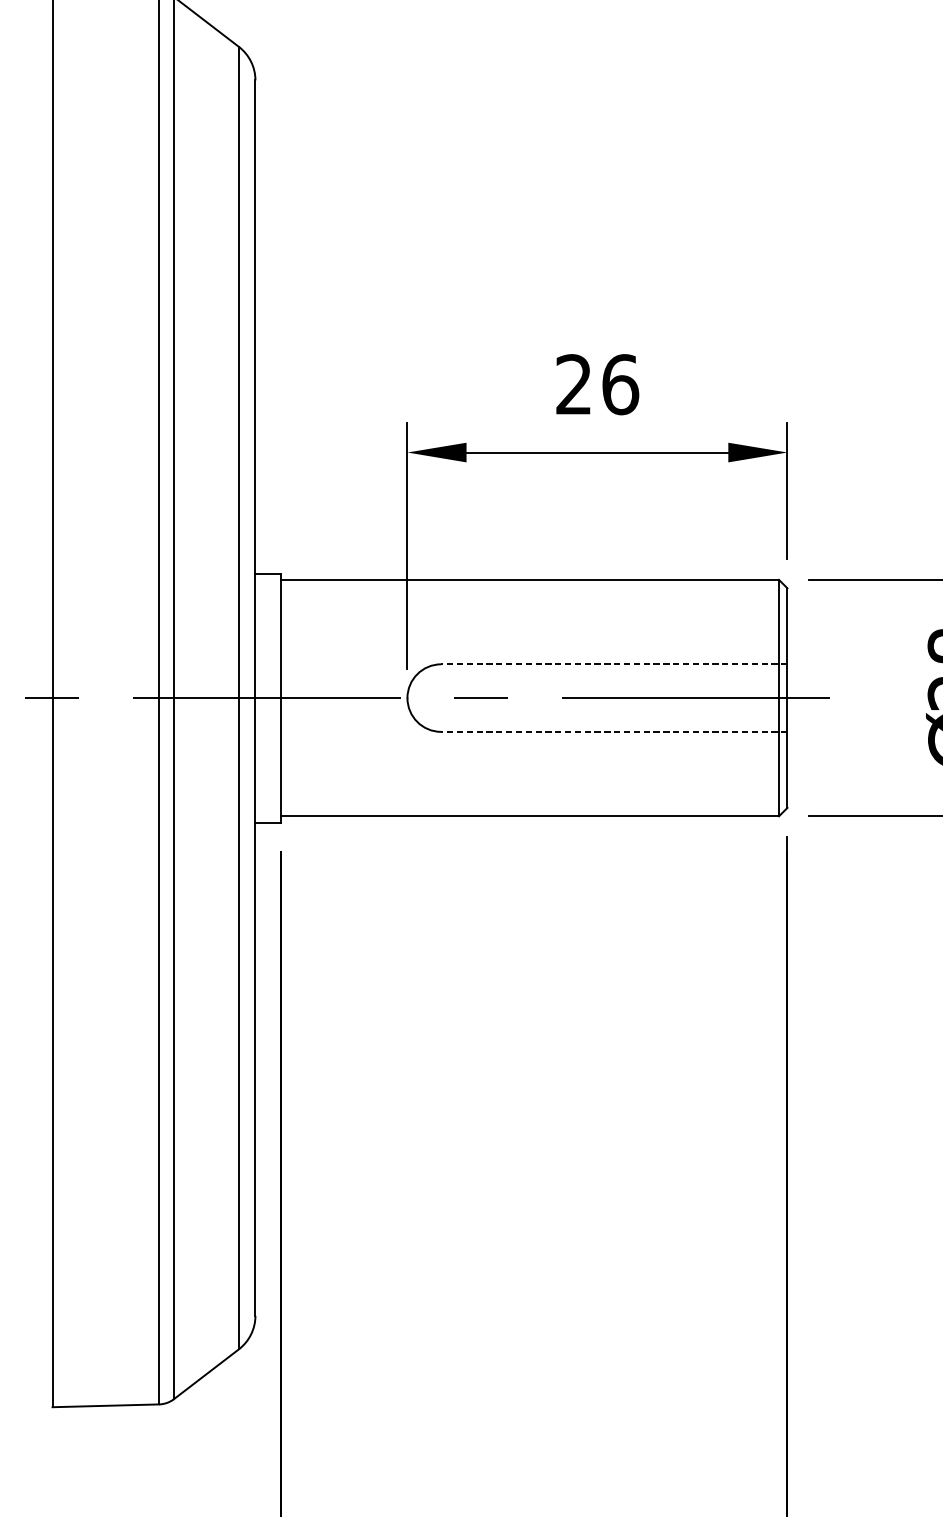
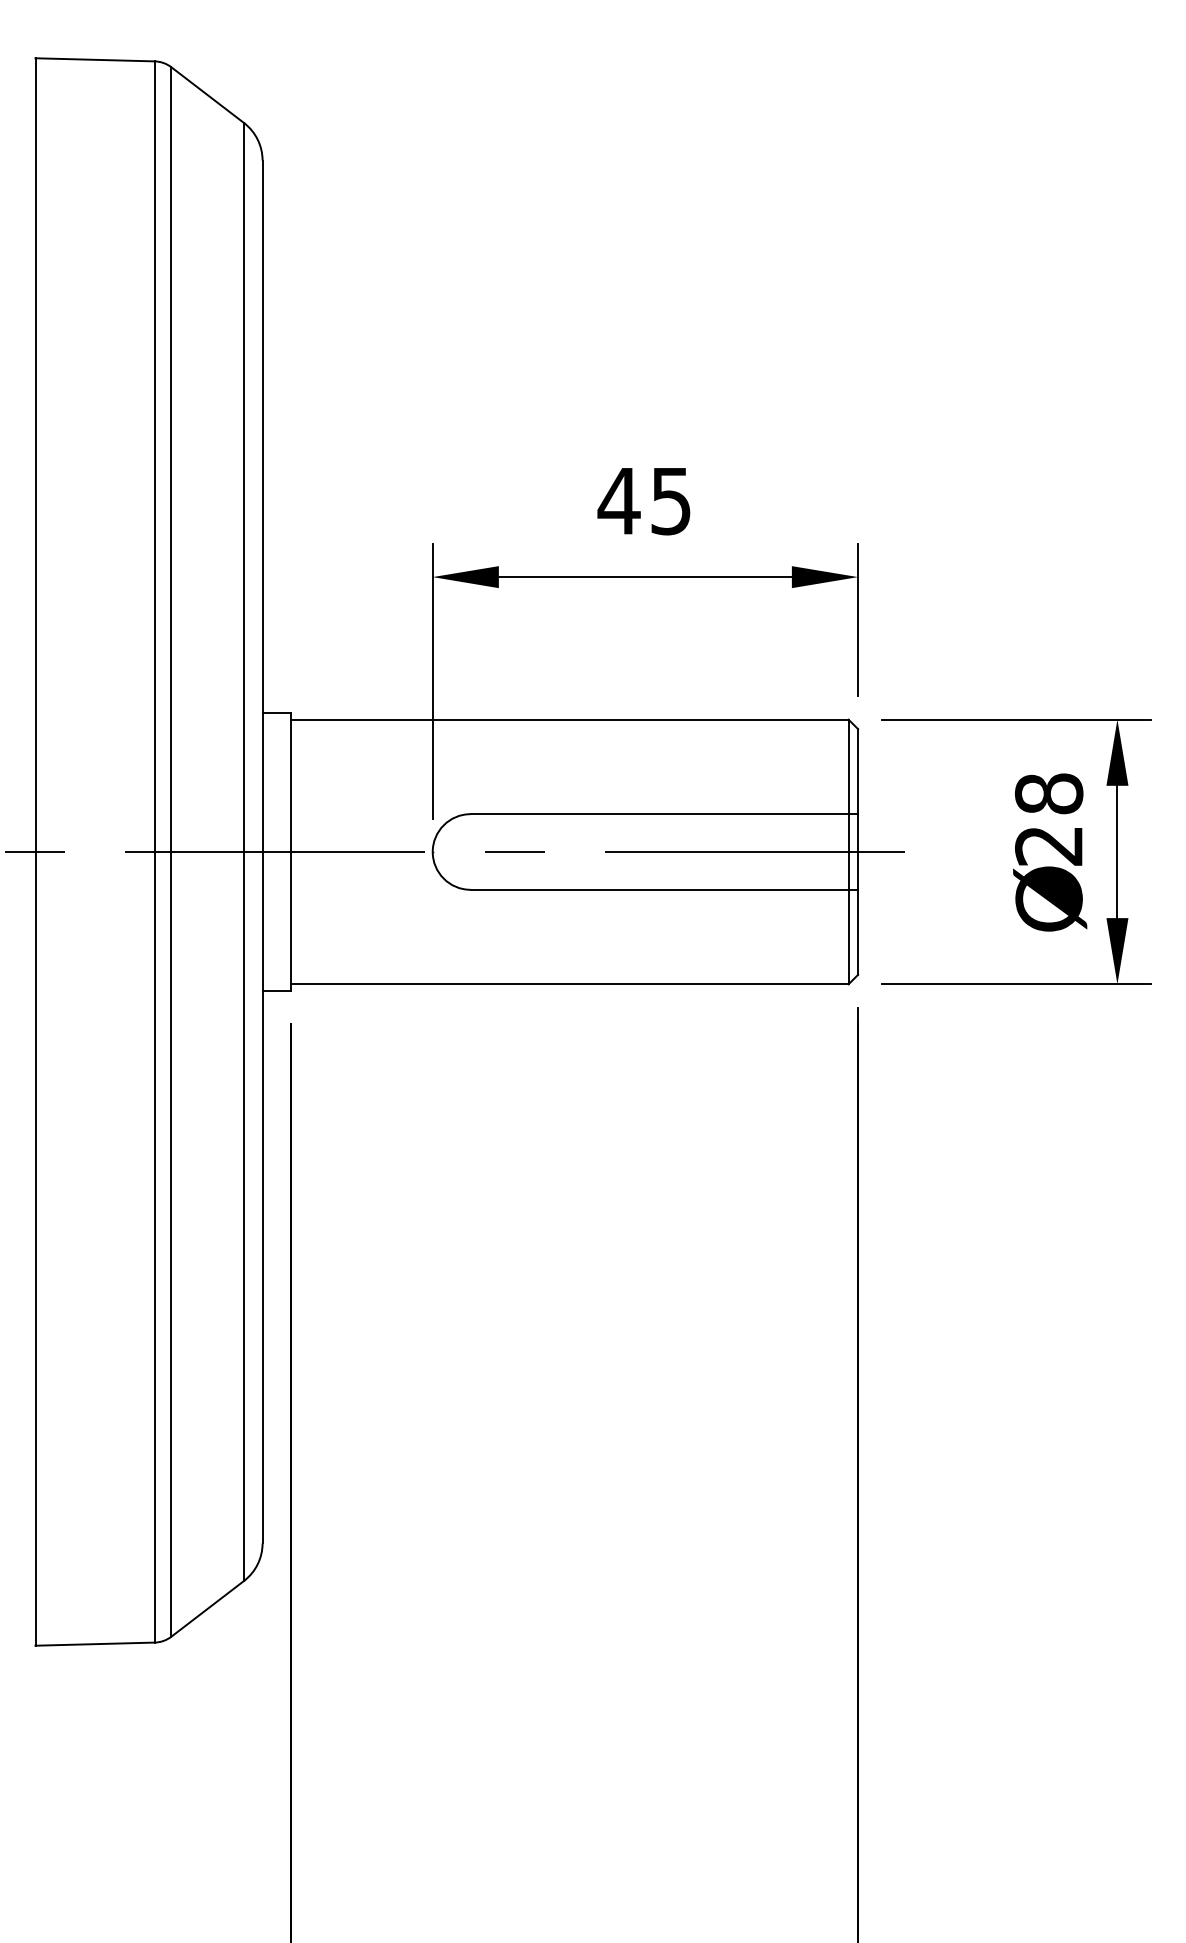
text: (596, 384) -> (644, 501), 26 -> 45
line: (614, 664) -> (664, 814), dashed -> solid
line: (614, 731) -> (664, 889), dashed -> solid

